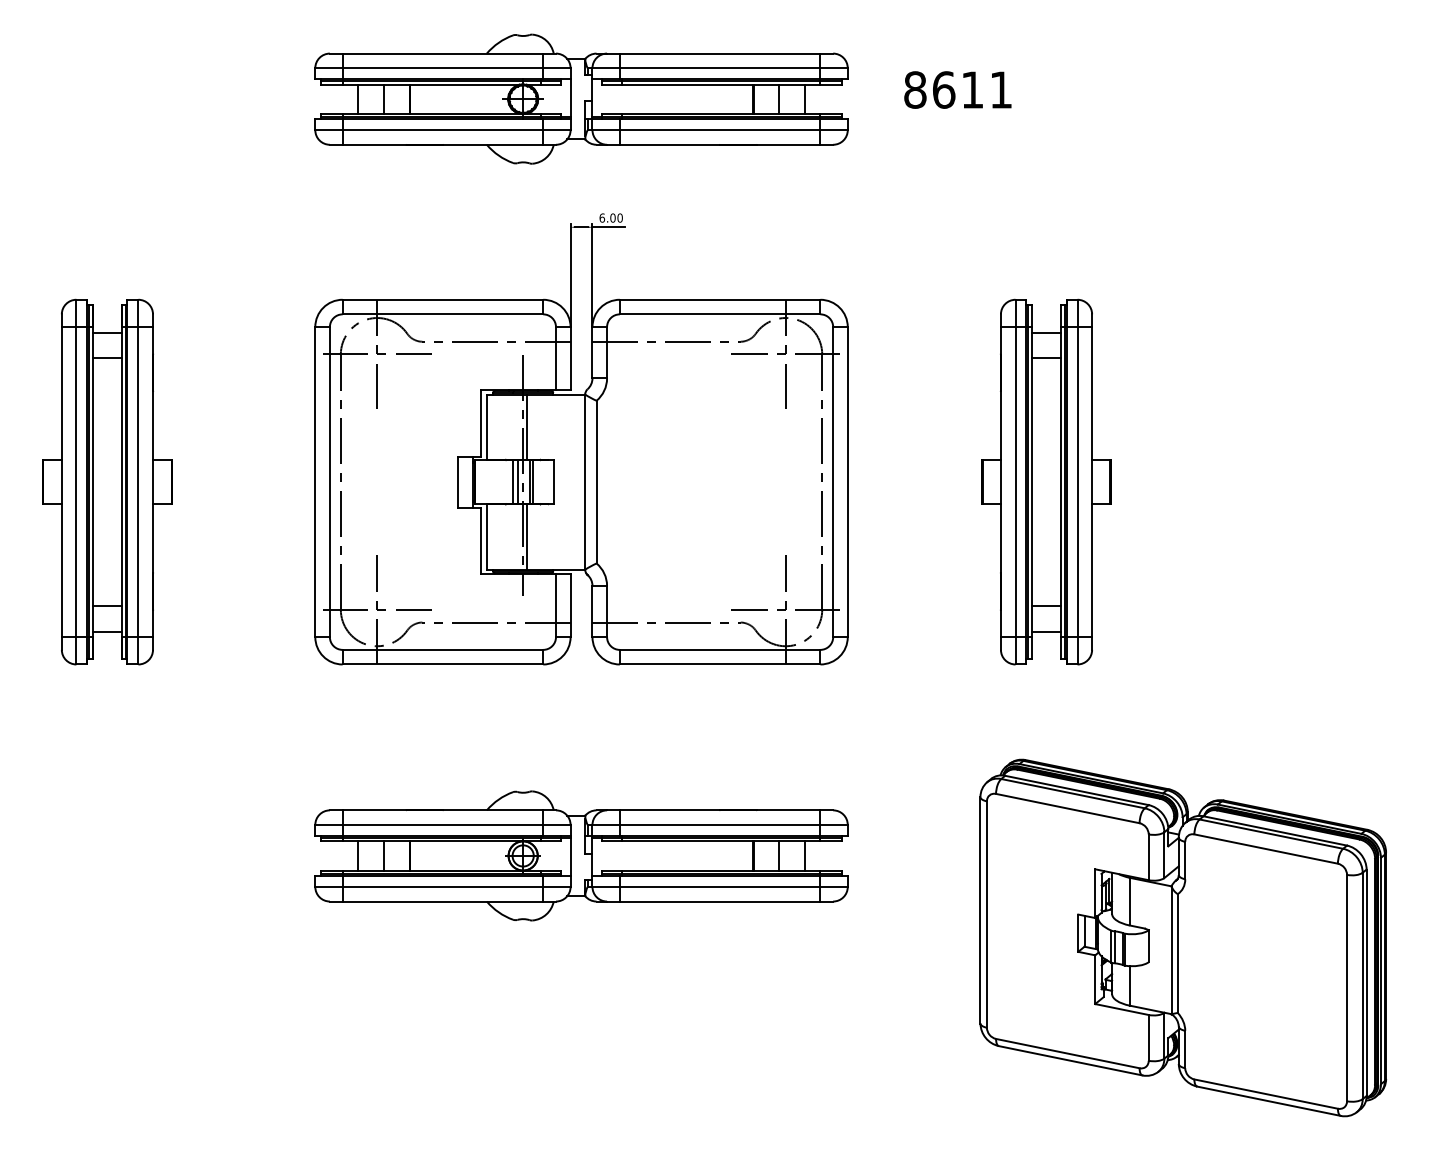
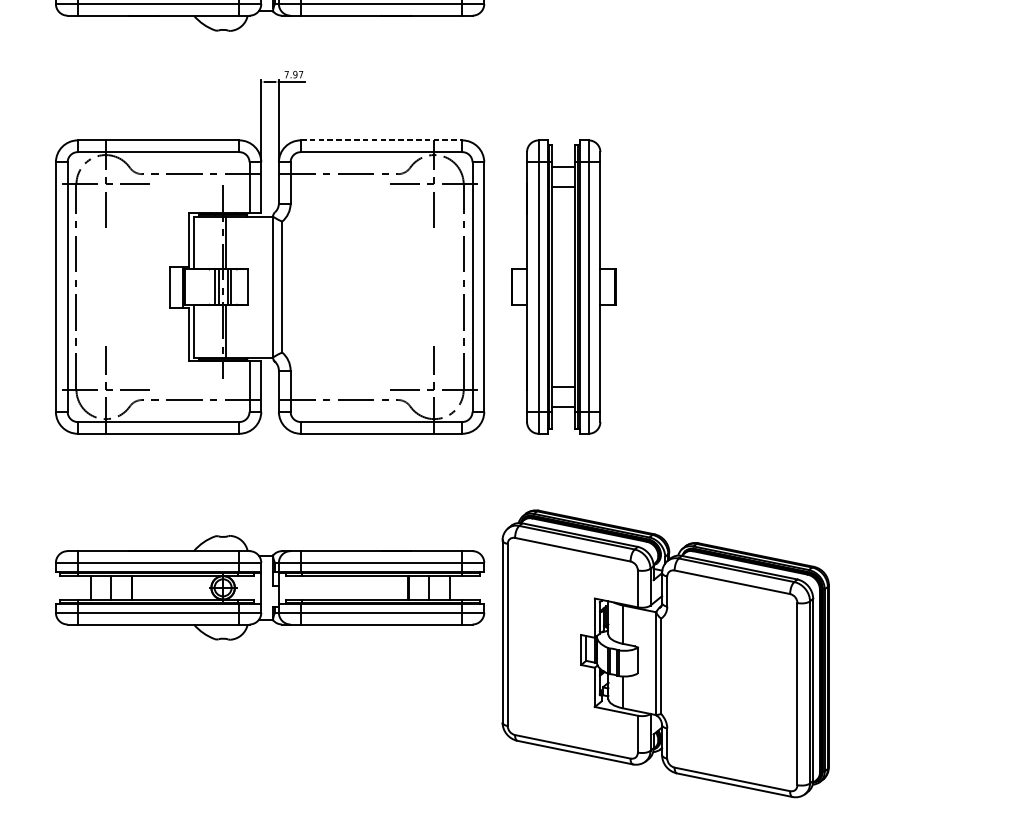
text: (610, 217) -> (293, 74), 6.00 -> 7.97
line: (720, 299) -> (381, 140), solid -> dashed
part: (1046, 481) -> (563, 286), moved
part: (1183, 937) -> (665, 653), moved

